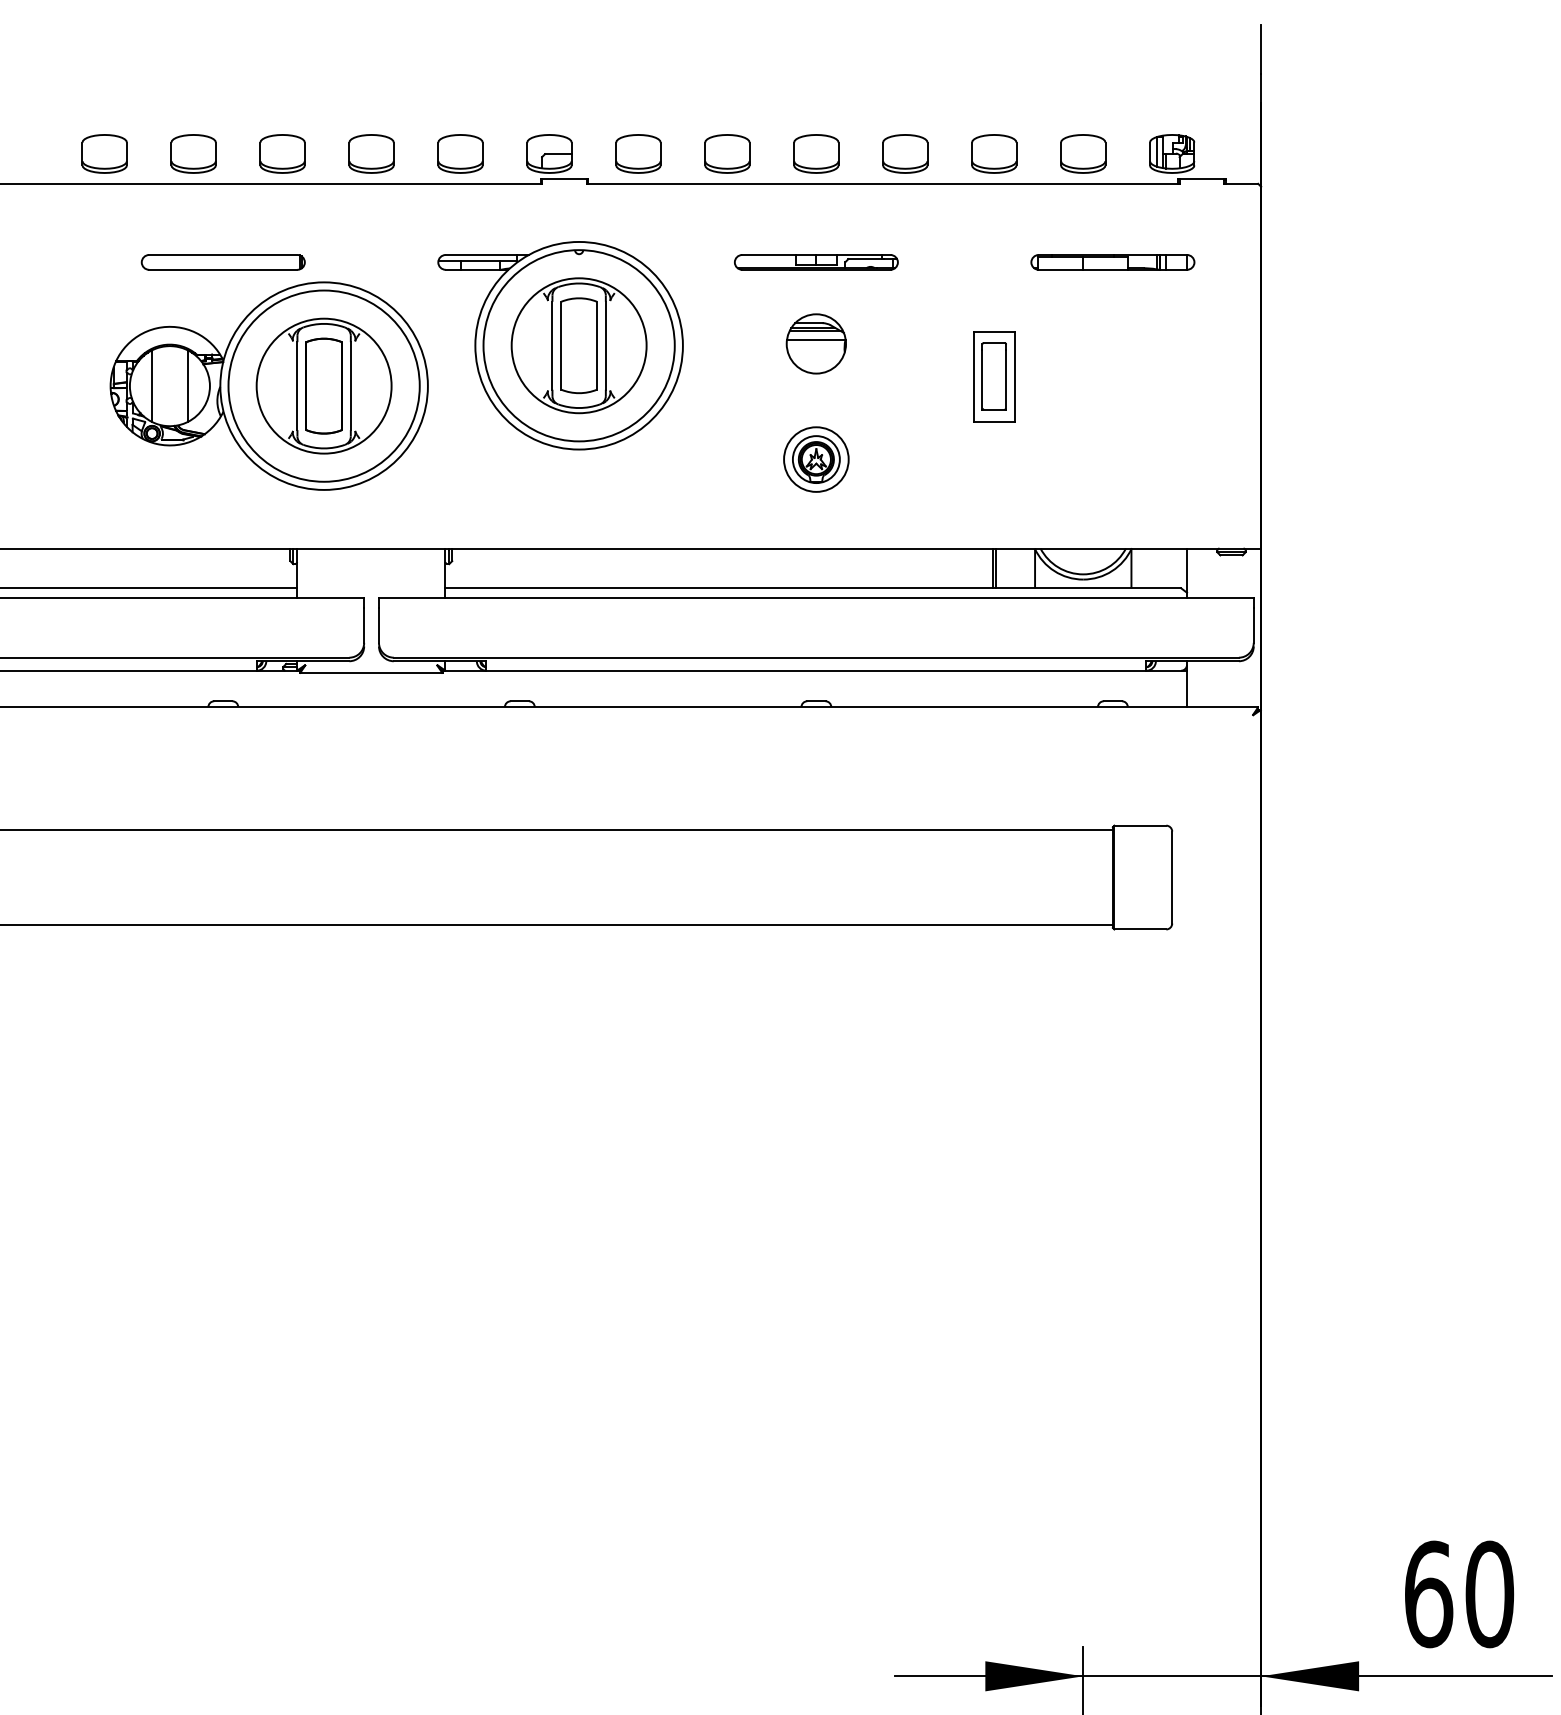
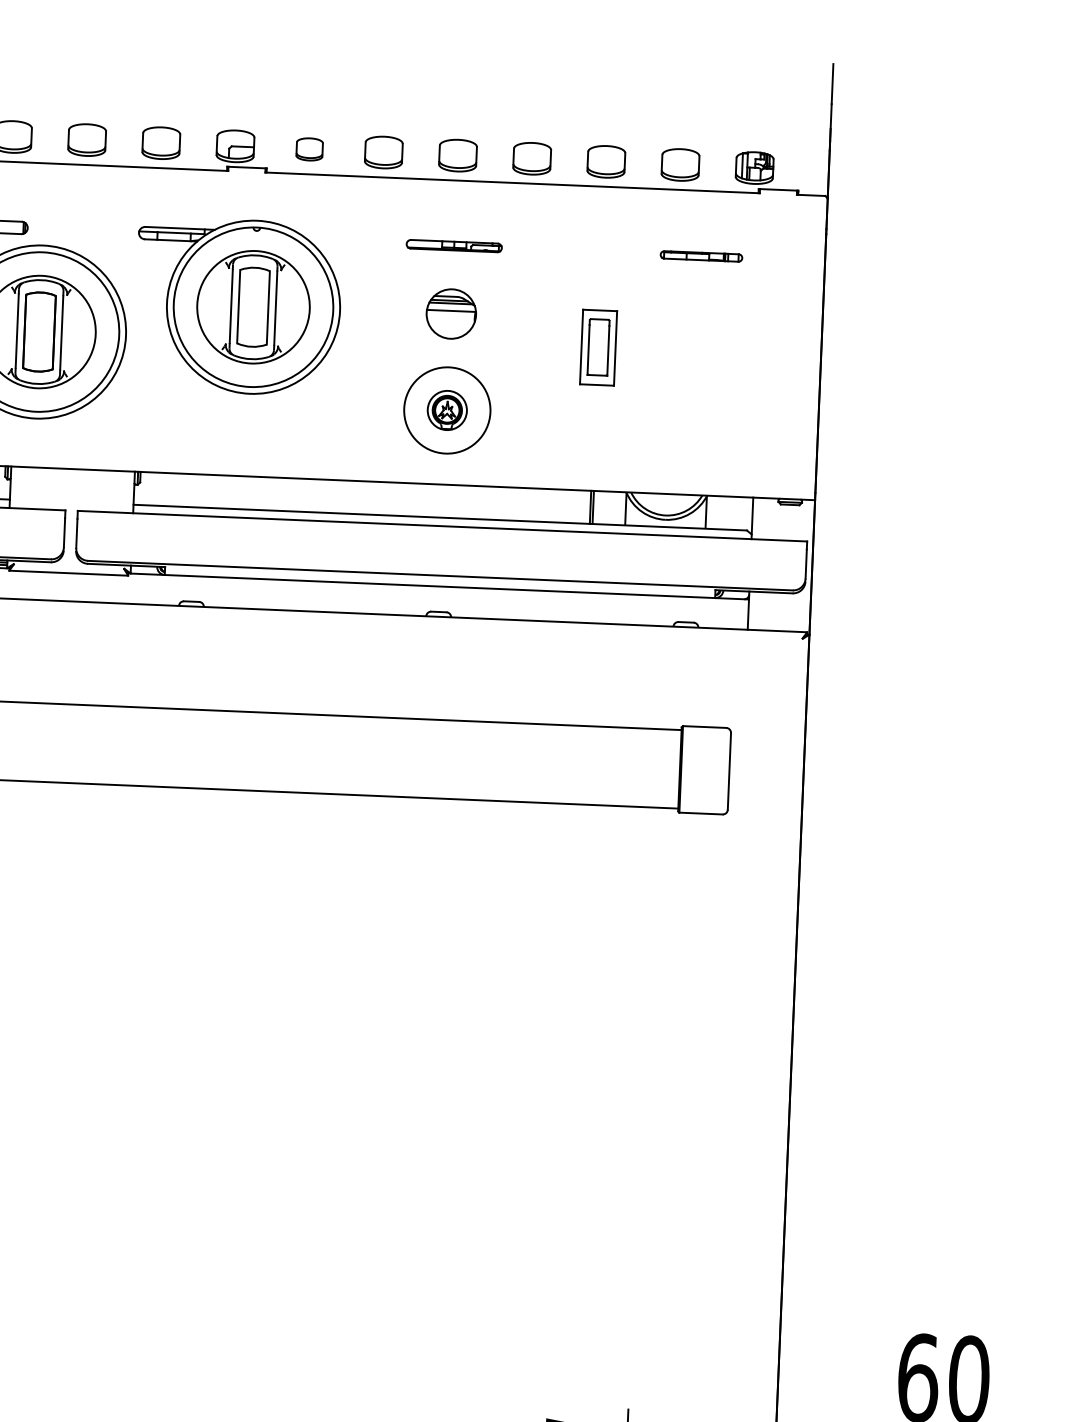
part: (638, 153) -> (309, 149), size x0.7
part: (816, 262) -> (454, 246), size x0.7
part: (1112, 262) -> (701, 256), size x0.6
circle: (816, 459) -> (447, 410), size x1.6

